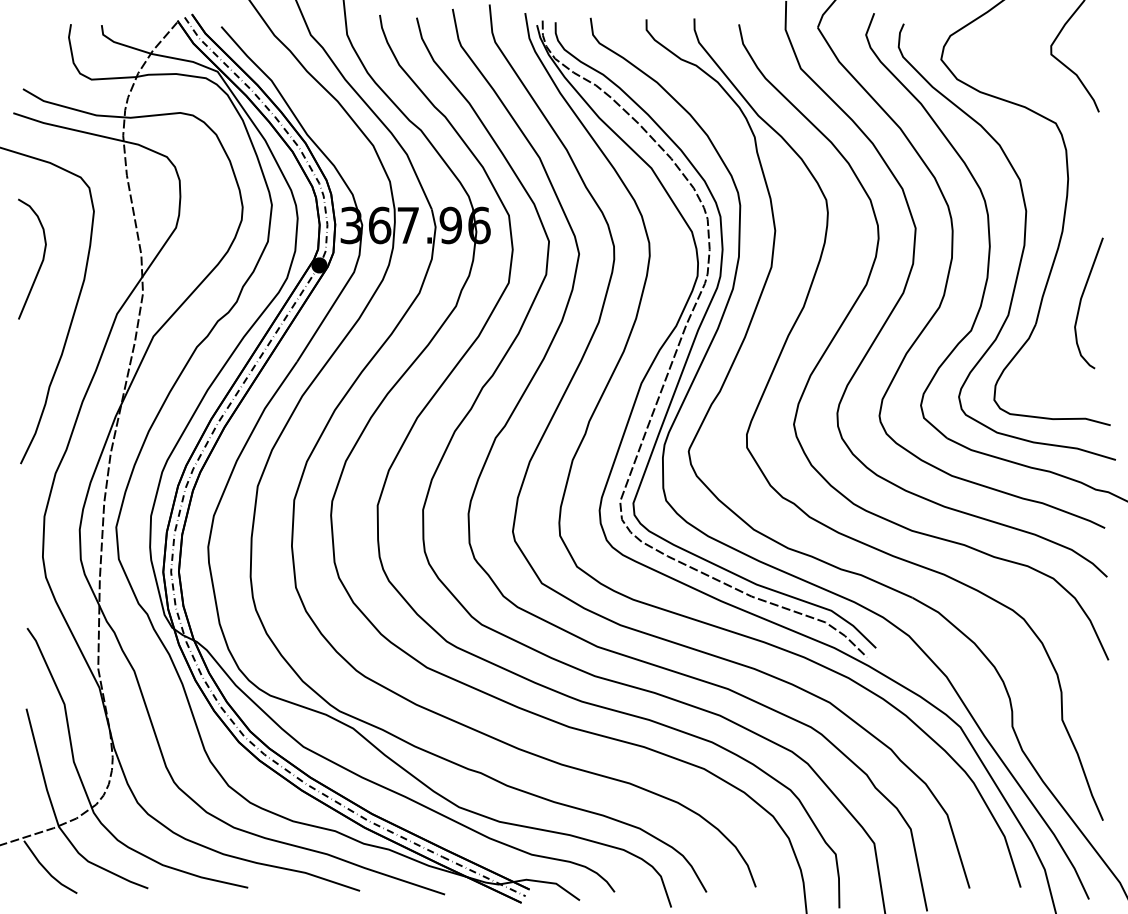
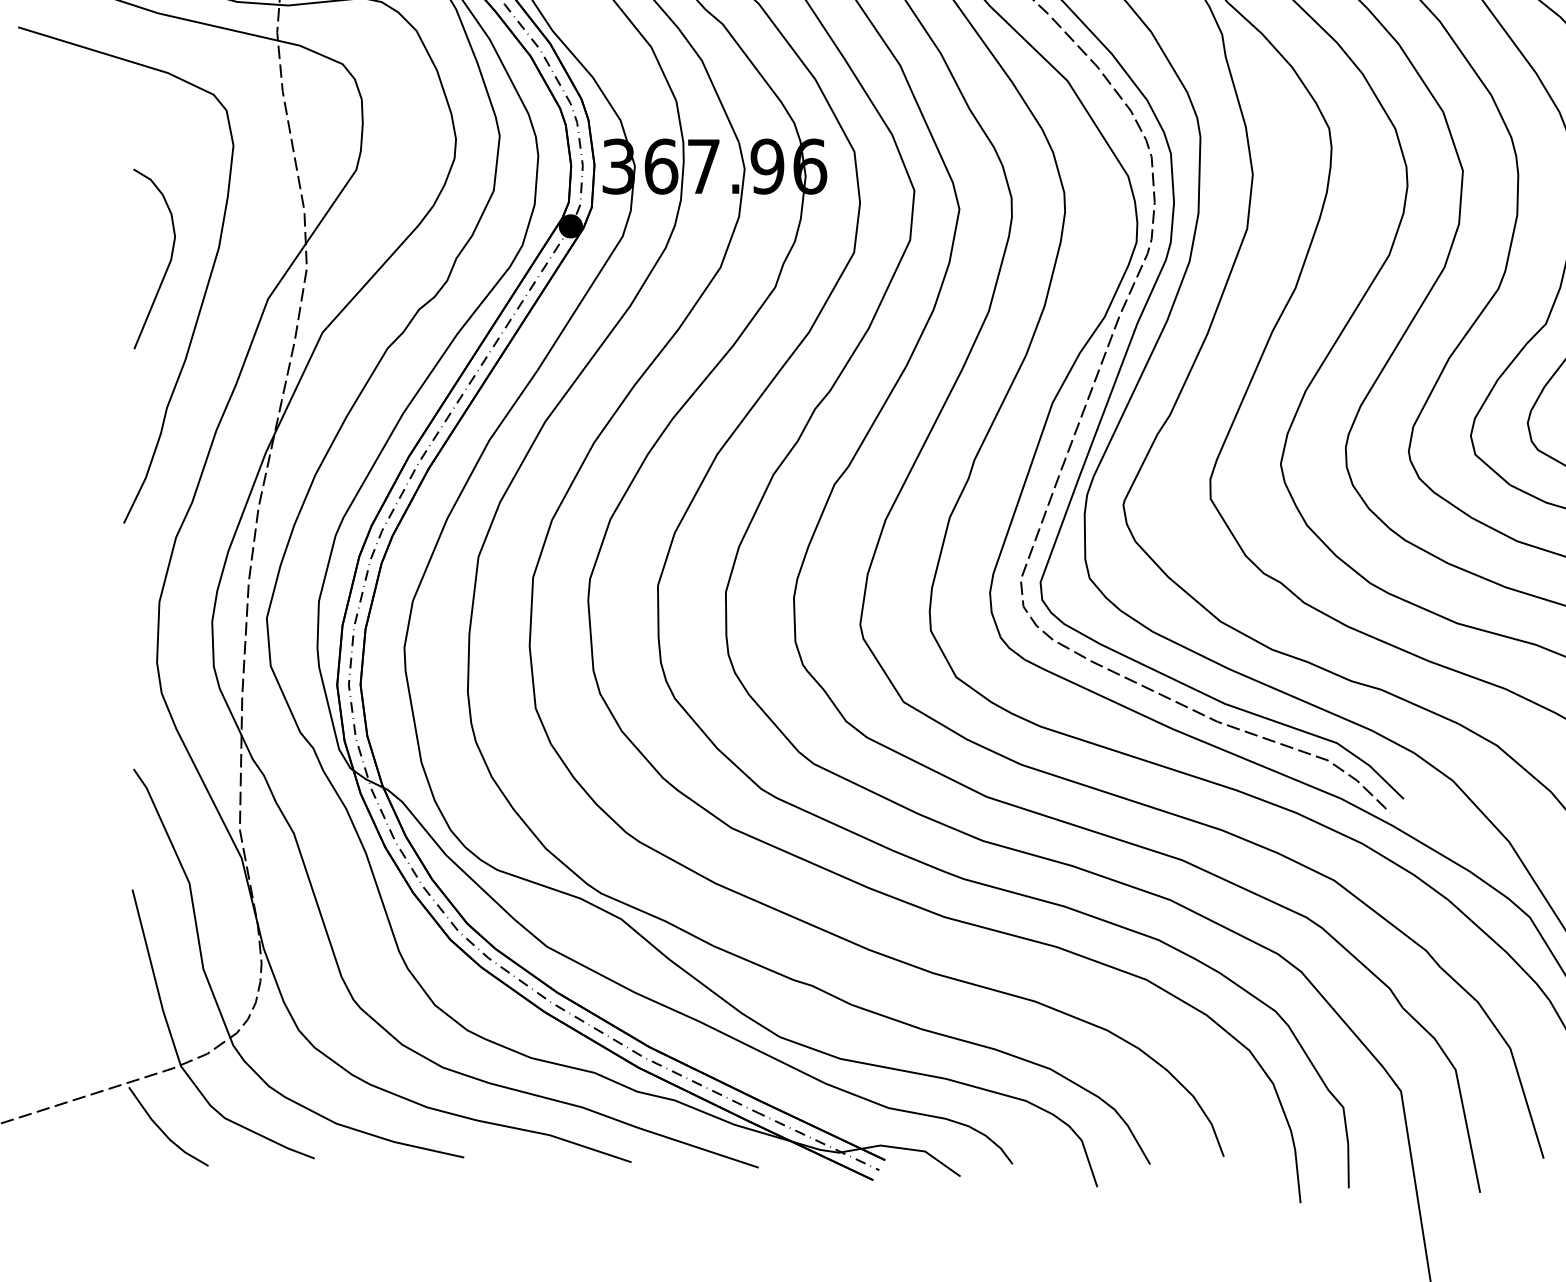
curve: (40, 263) -> (166, 265), moved

